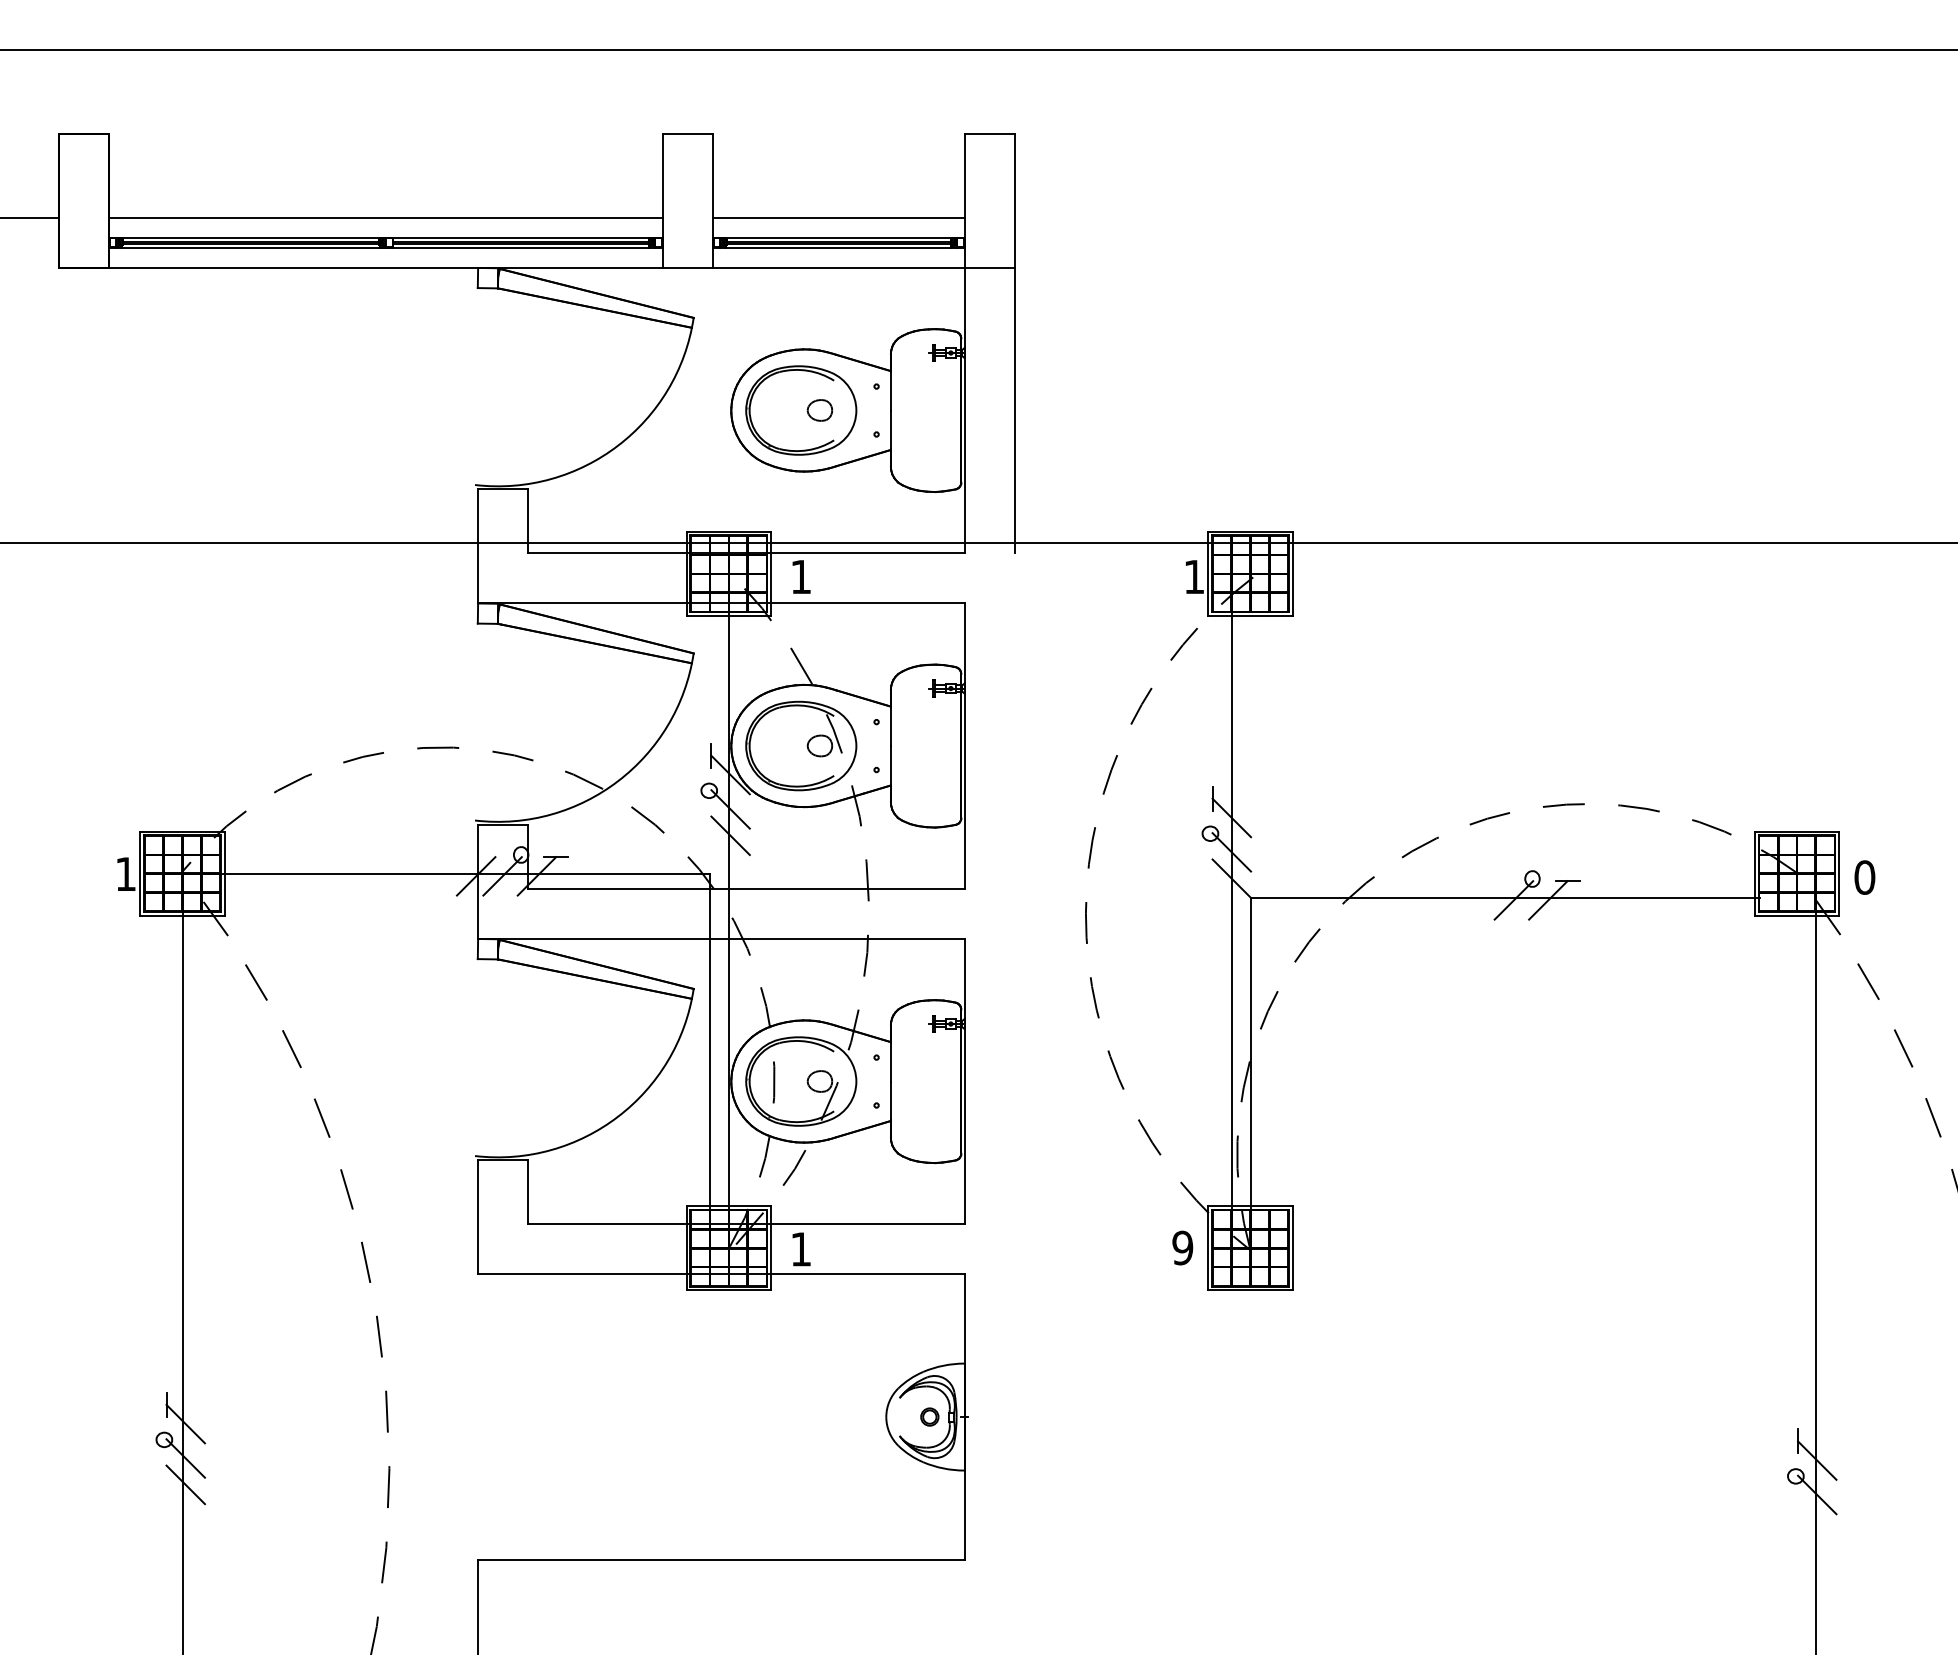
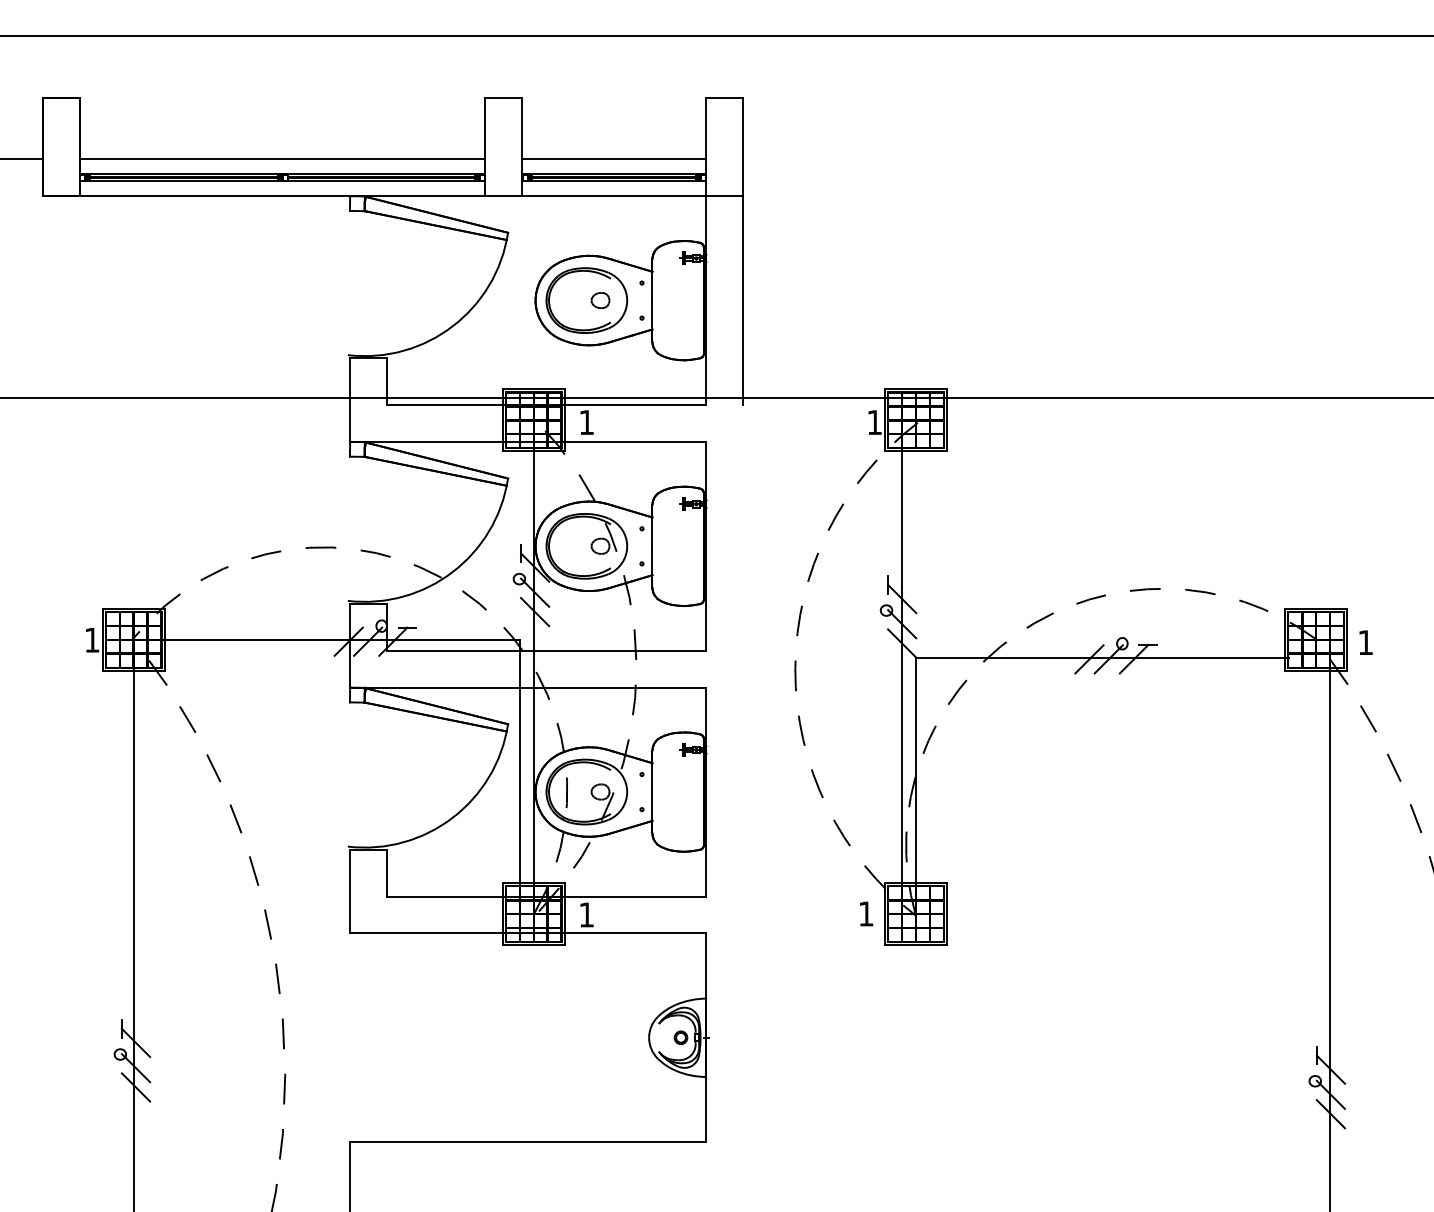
text: (1864, 877) -> (1365, 642), 0 -> 1
line: (1487, 900) -> (1089, 659), added
text: (1182, 1247) -> (866, 913), 9 -> 1
line: (1817, 1521) -> (1331, 1114), added

